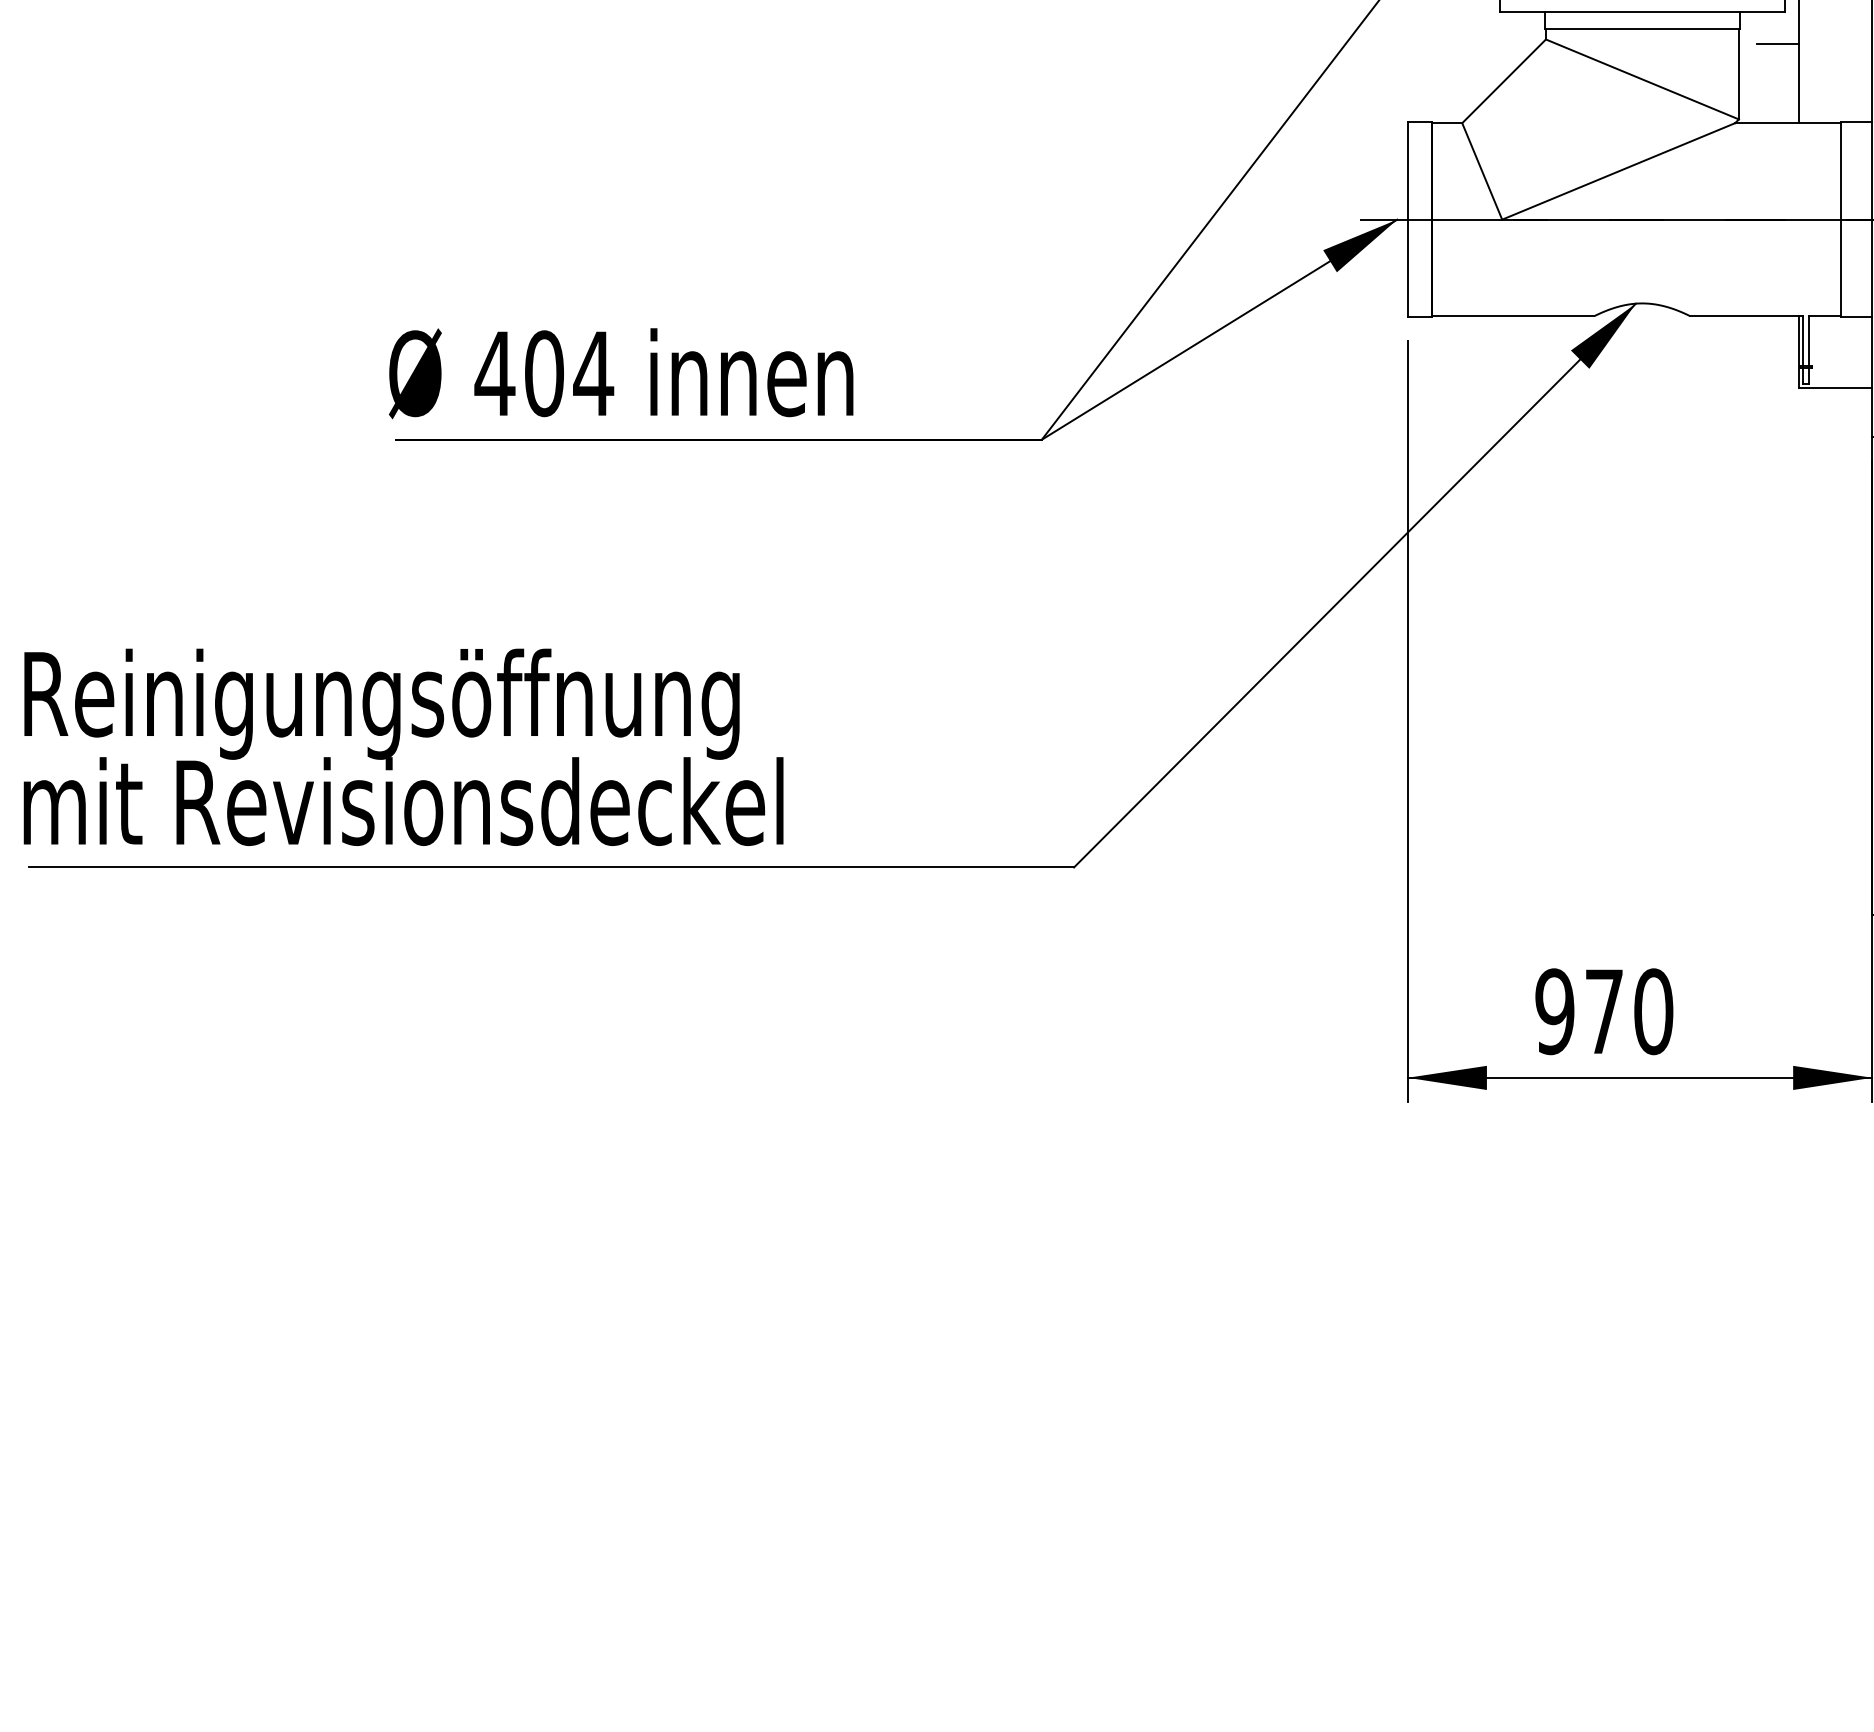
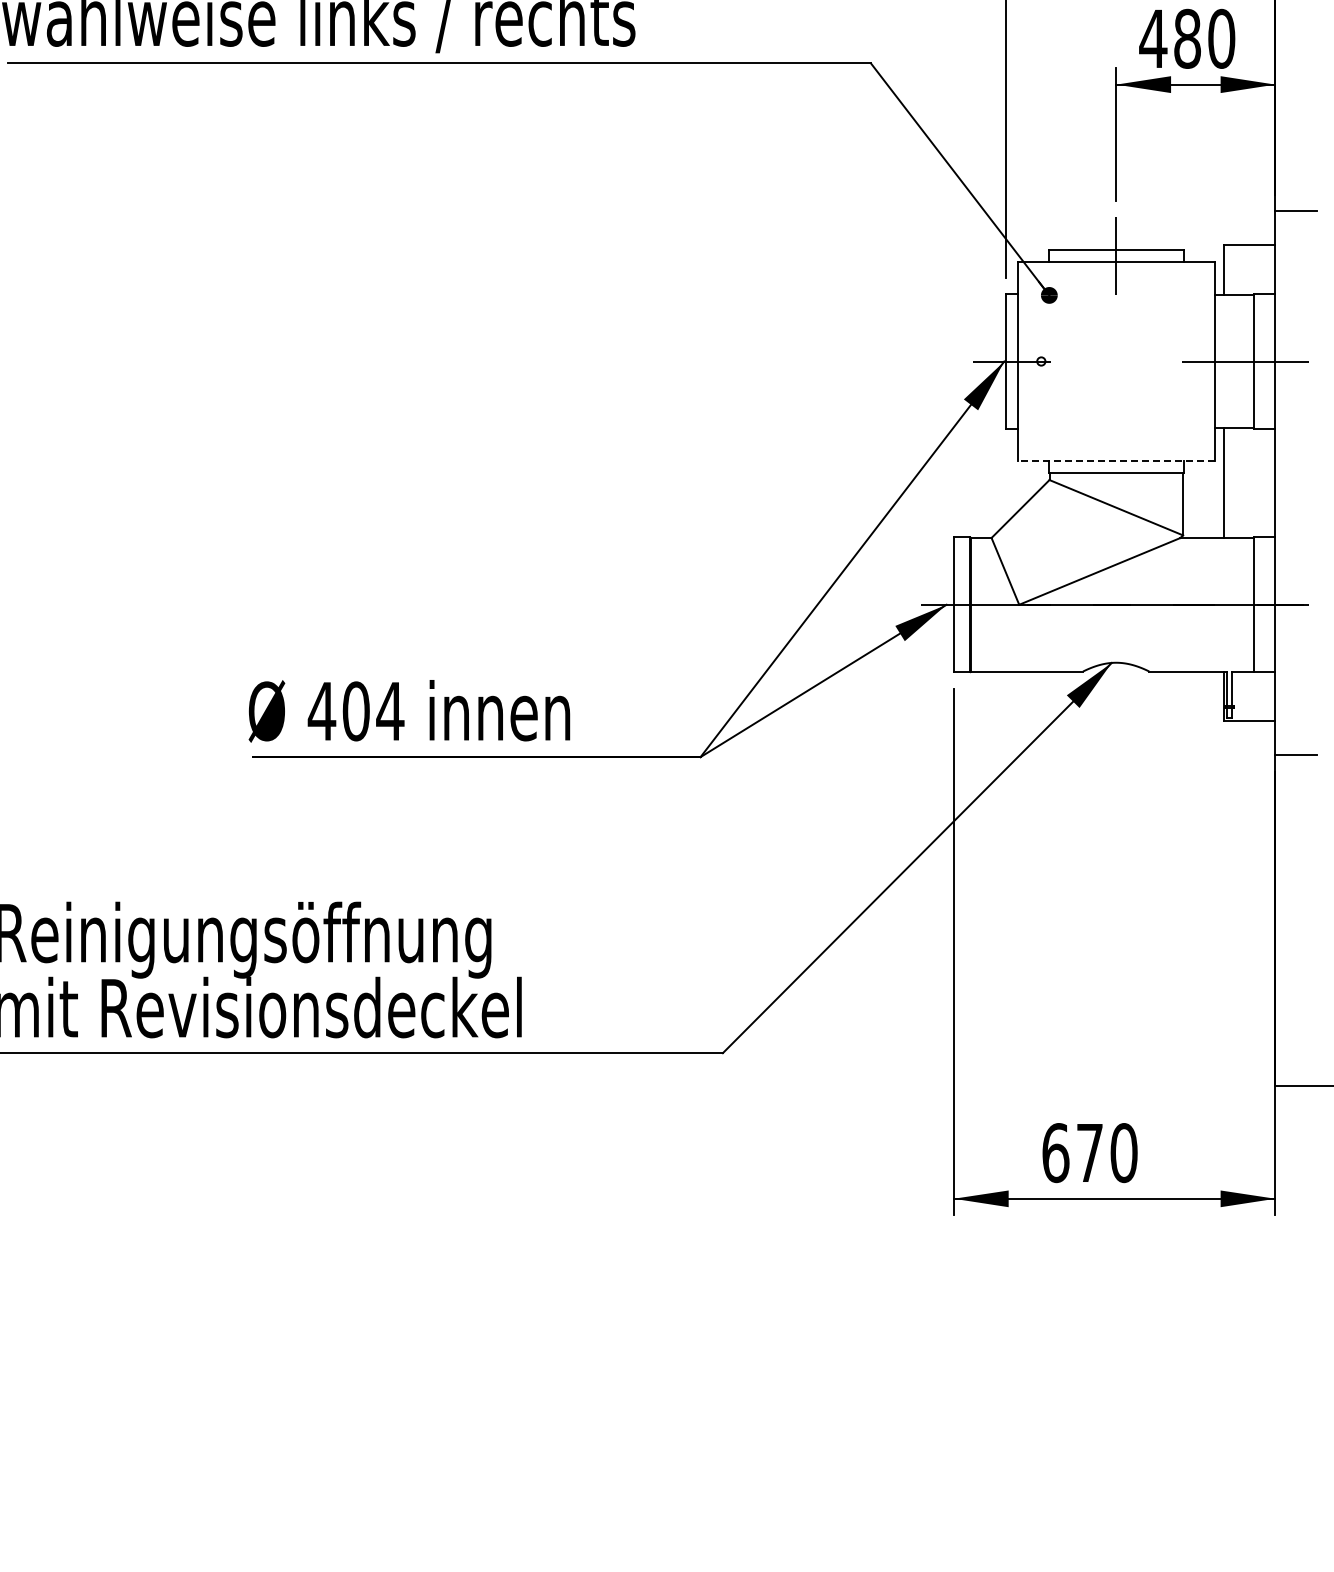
line: (1641, 11) -> (1115, 460), solid -> dashed
line: (1777, 44) -> (1209, 483), removed
text: (1554, 1012) -> (1055, 1153), 970 -> 670

